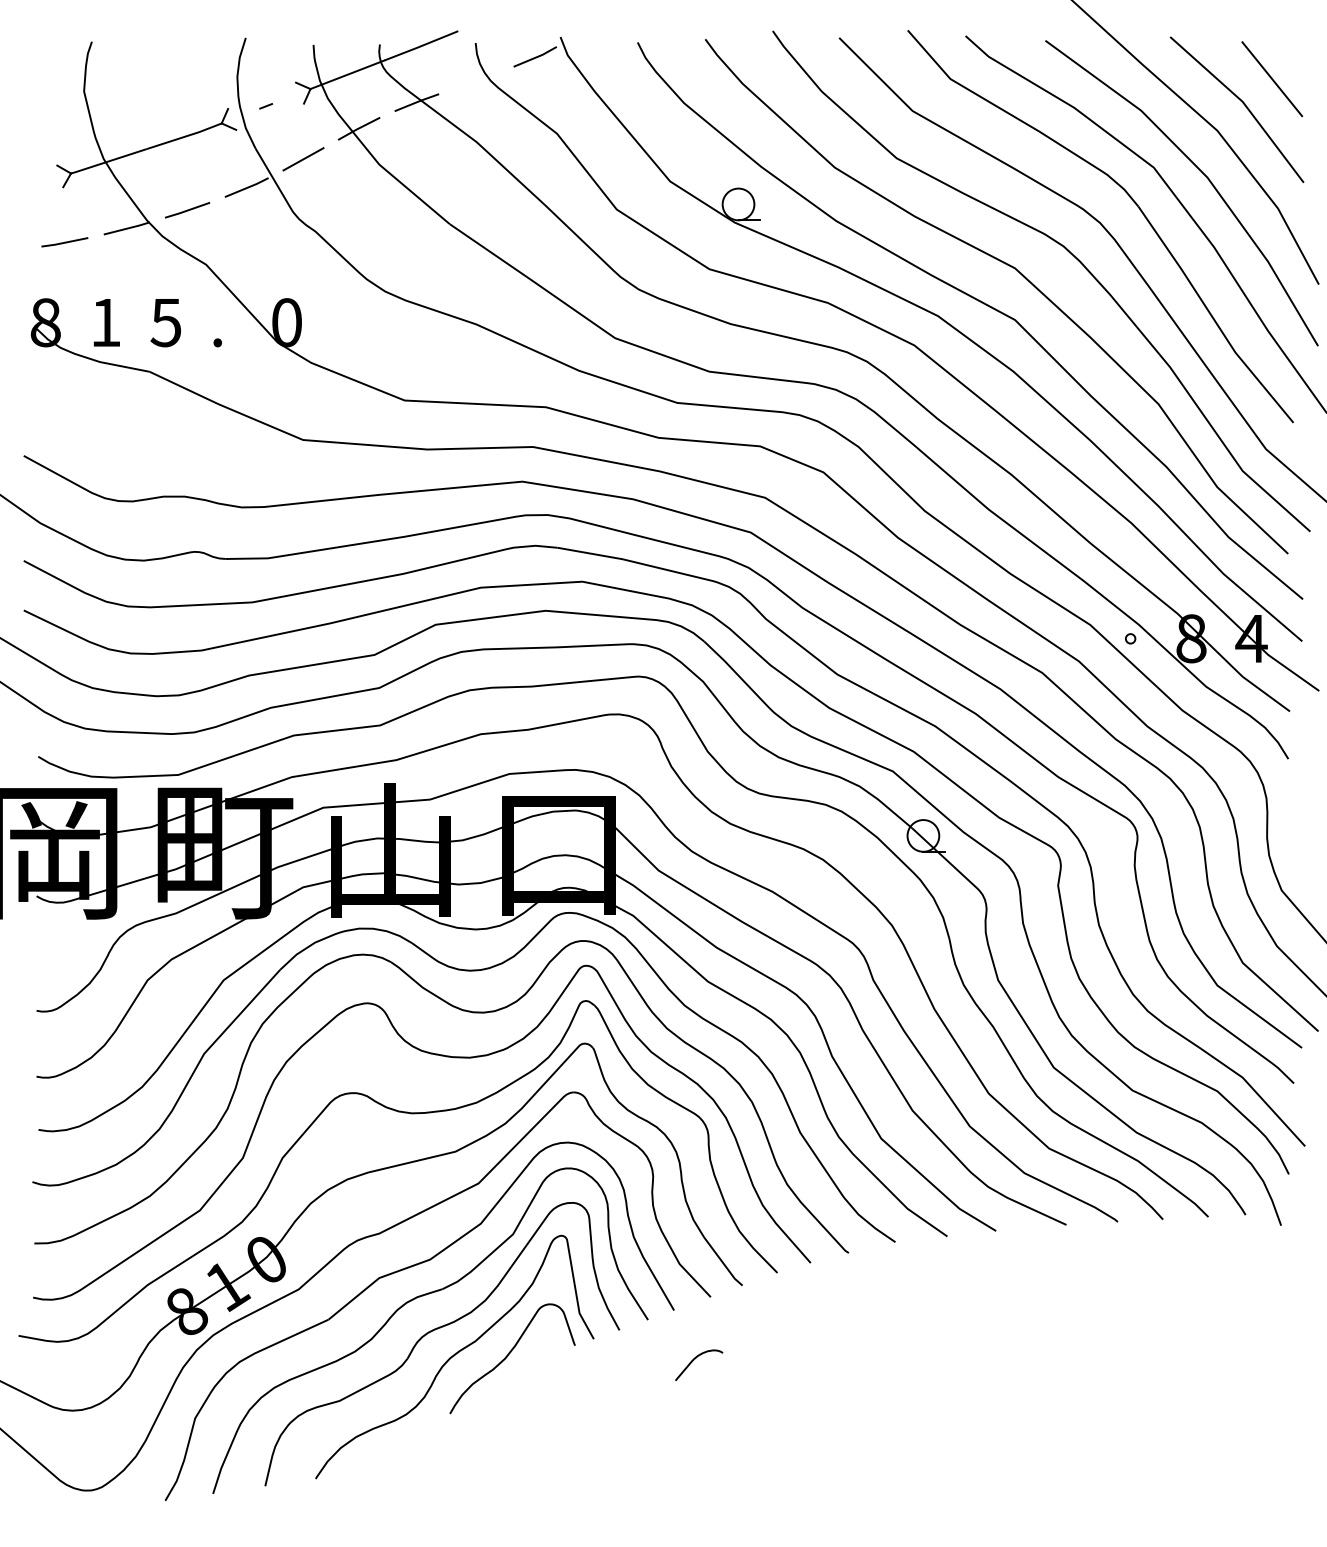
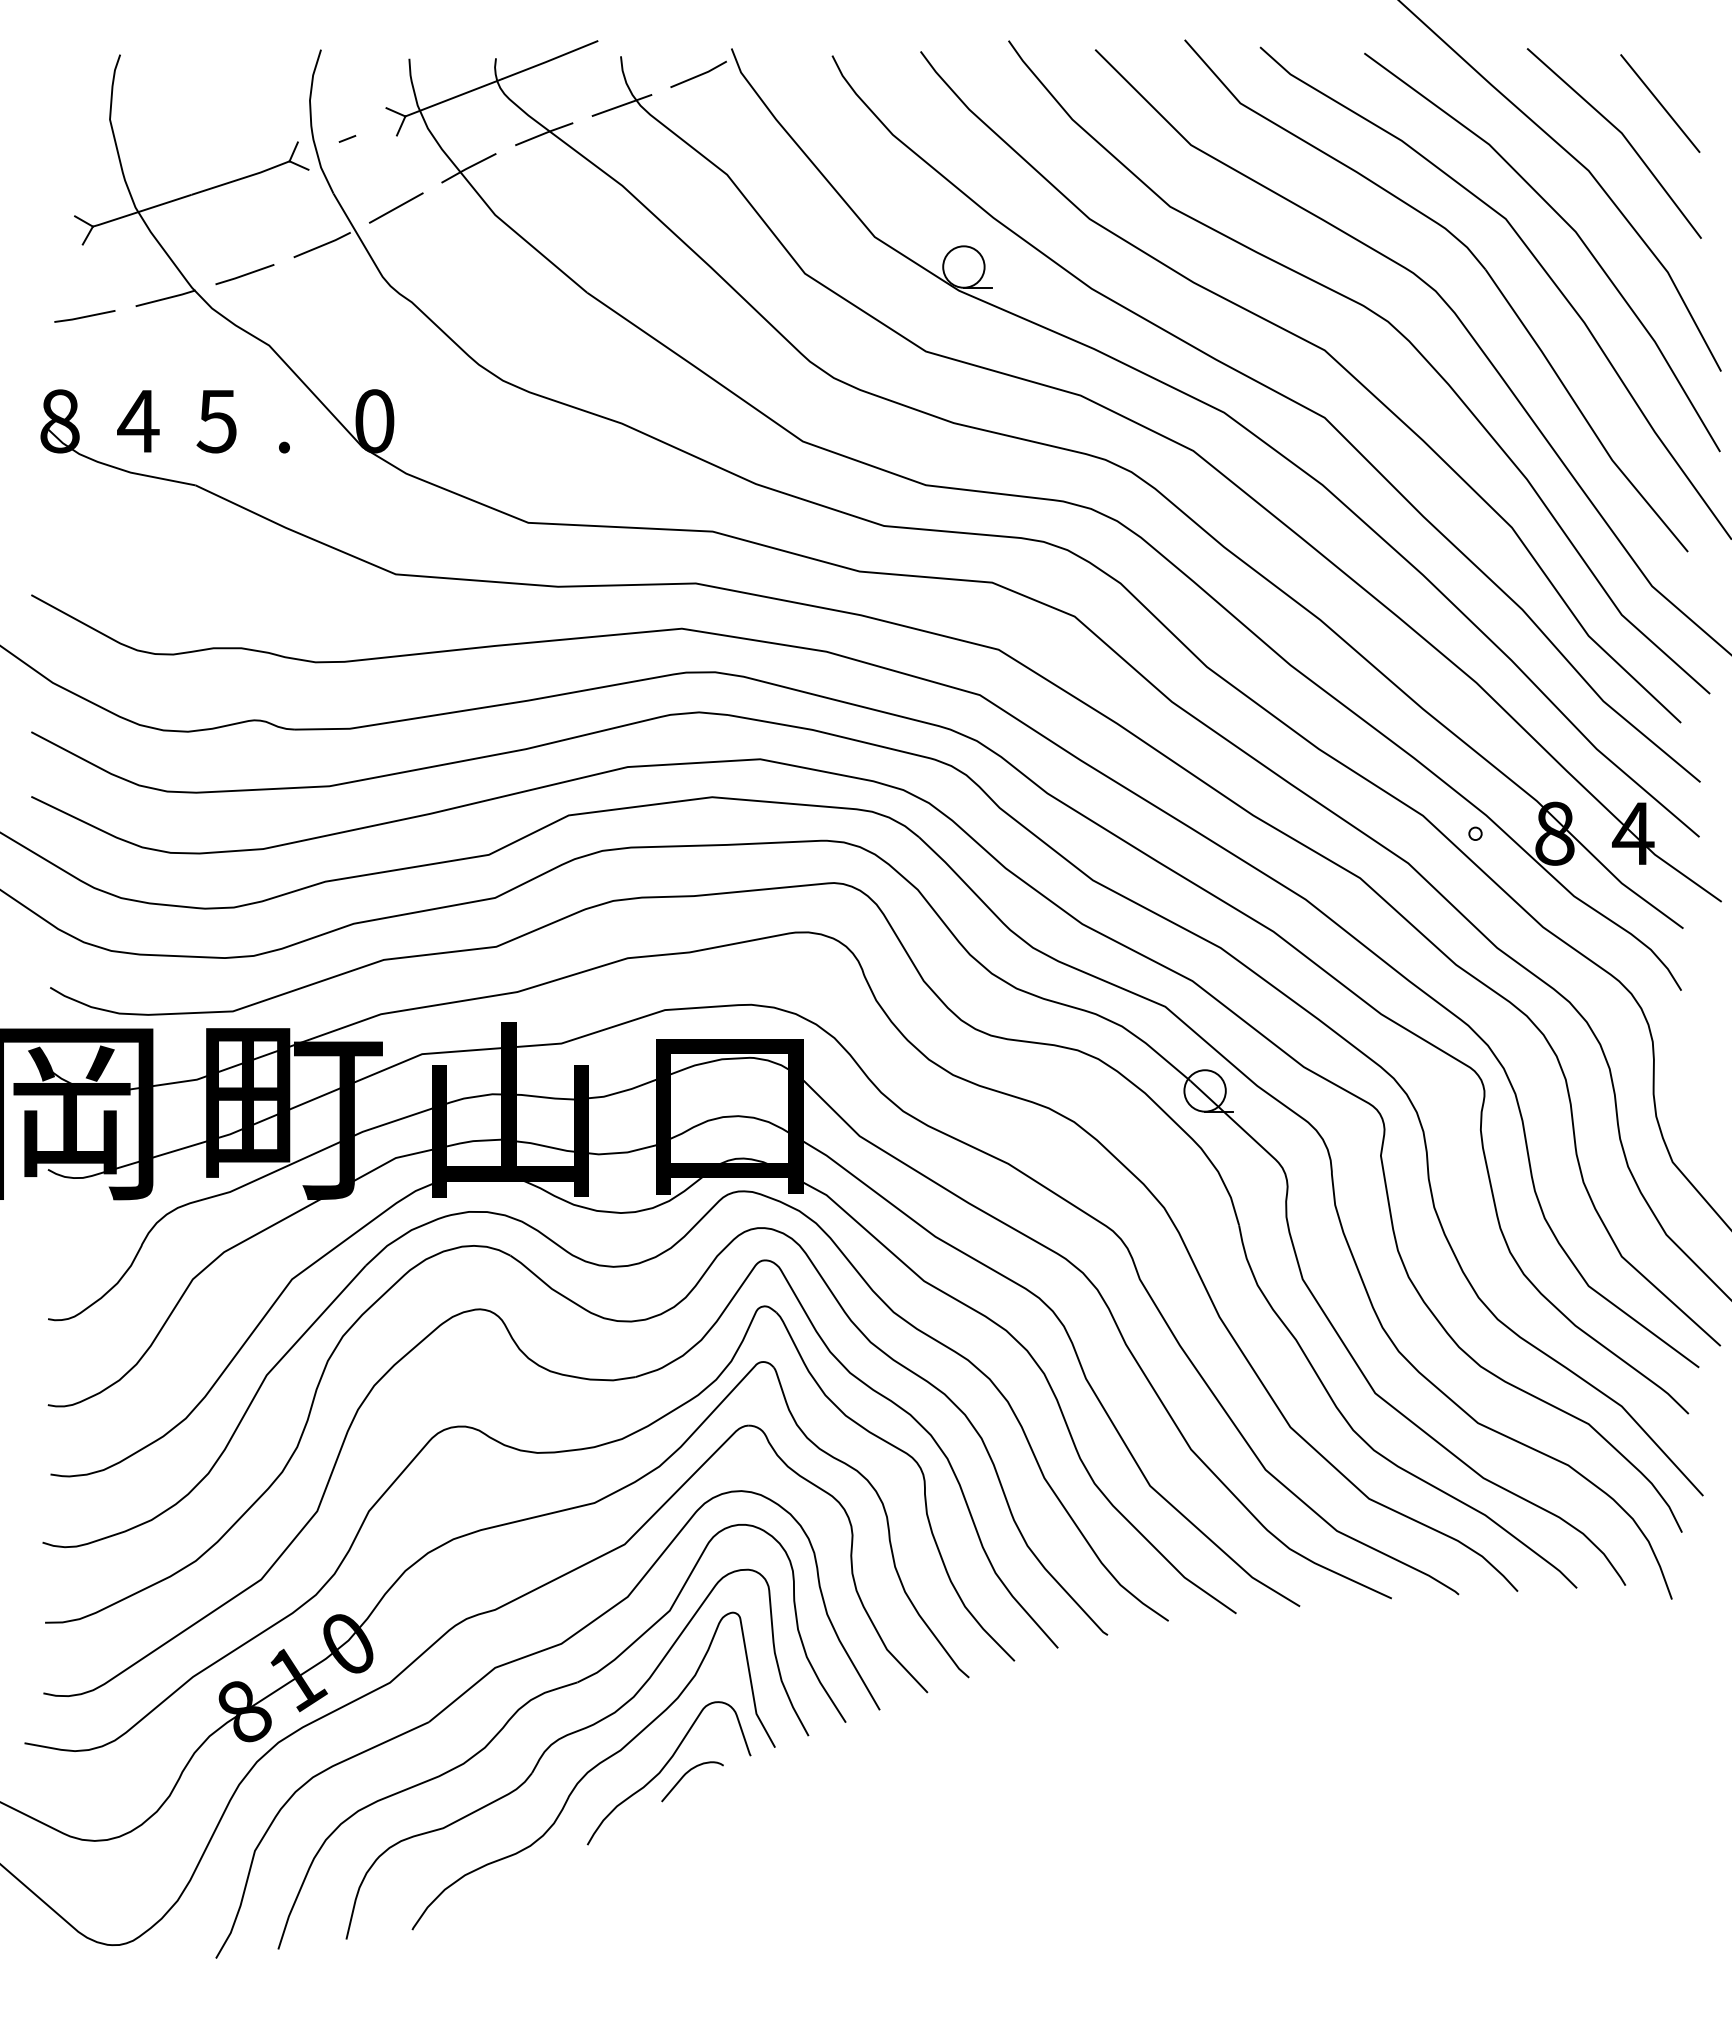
line: (476, 80) -> (621, 105), added
text: (105, 322) -> (138, 421), 1 -> 4
curve: (694, 1359) -> (686, 1774), moved

